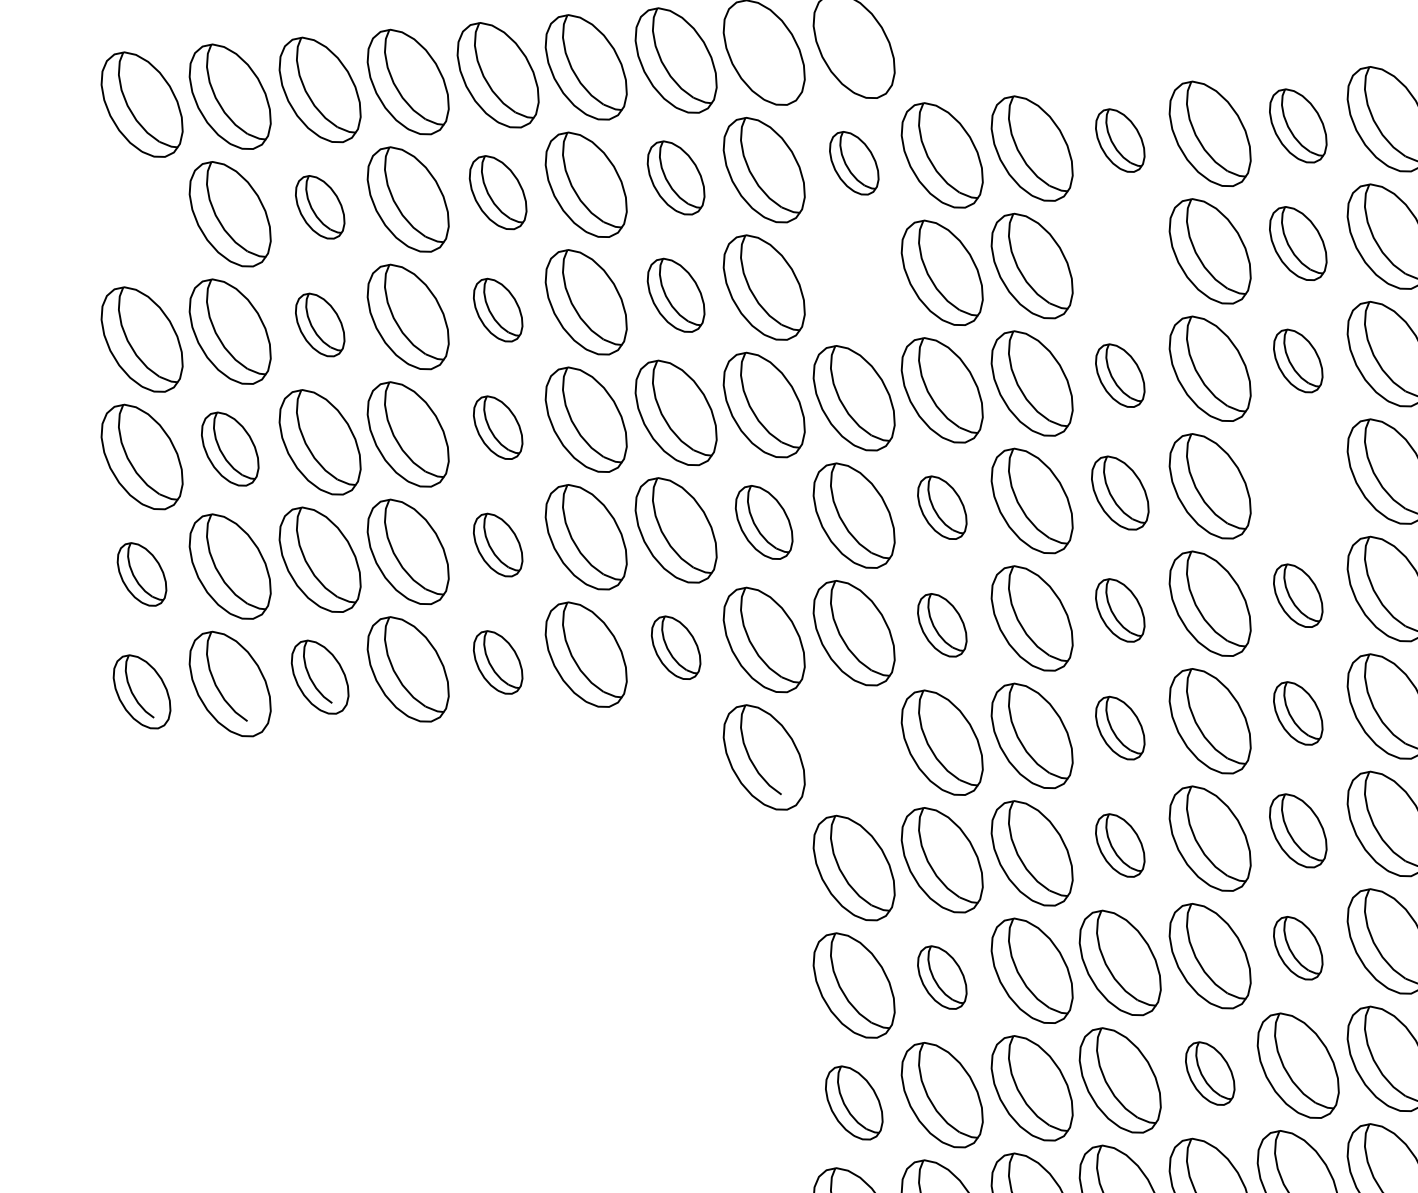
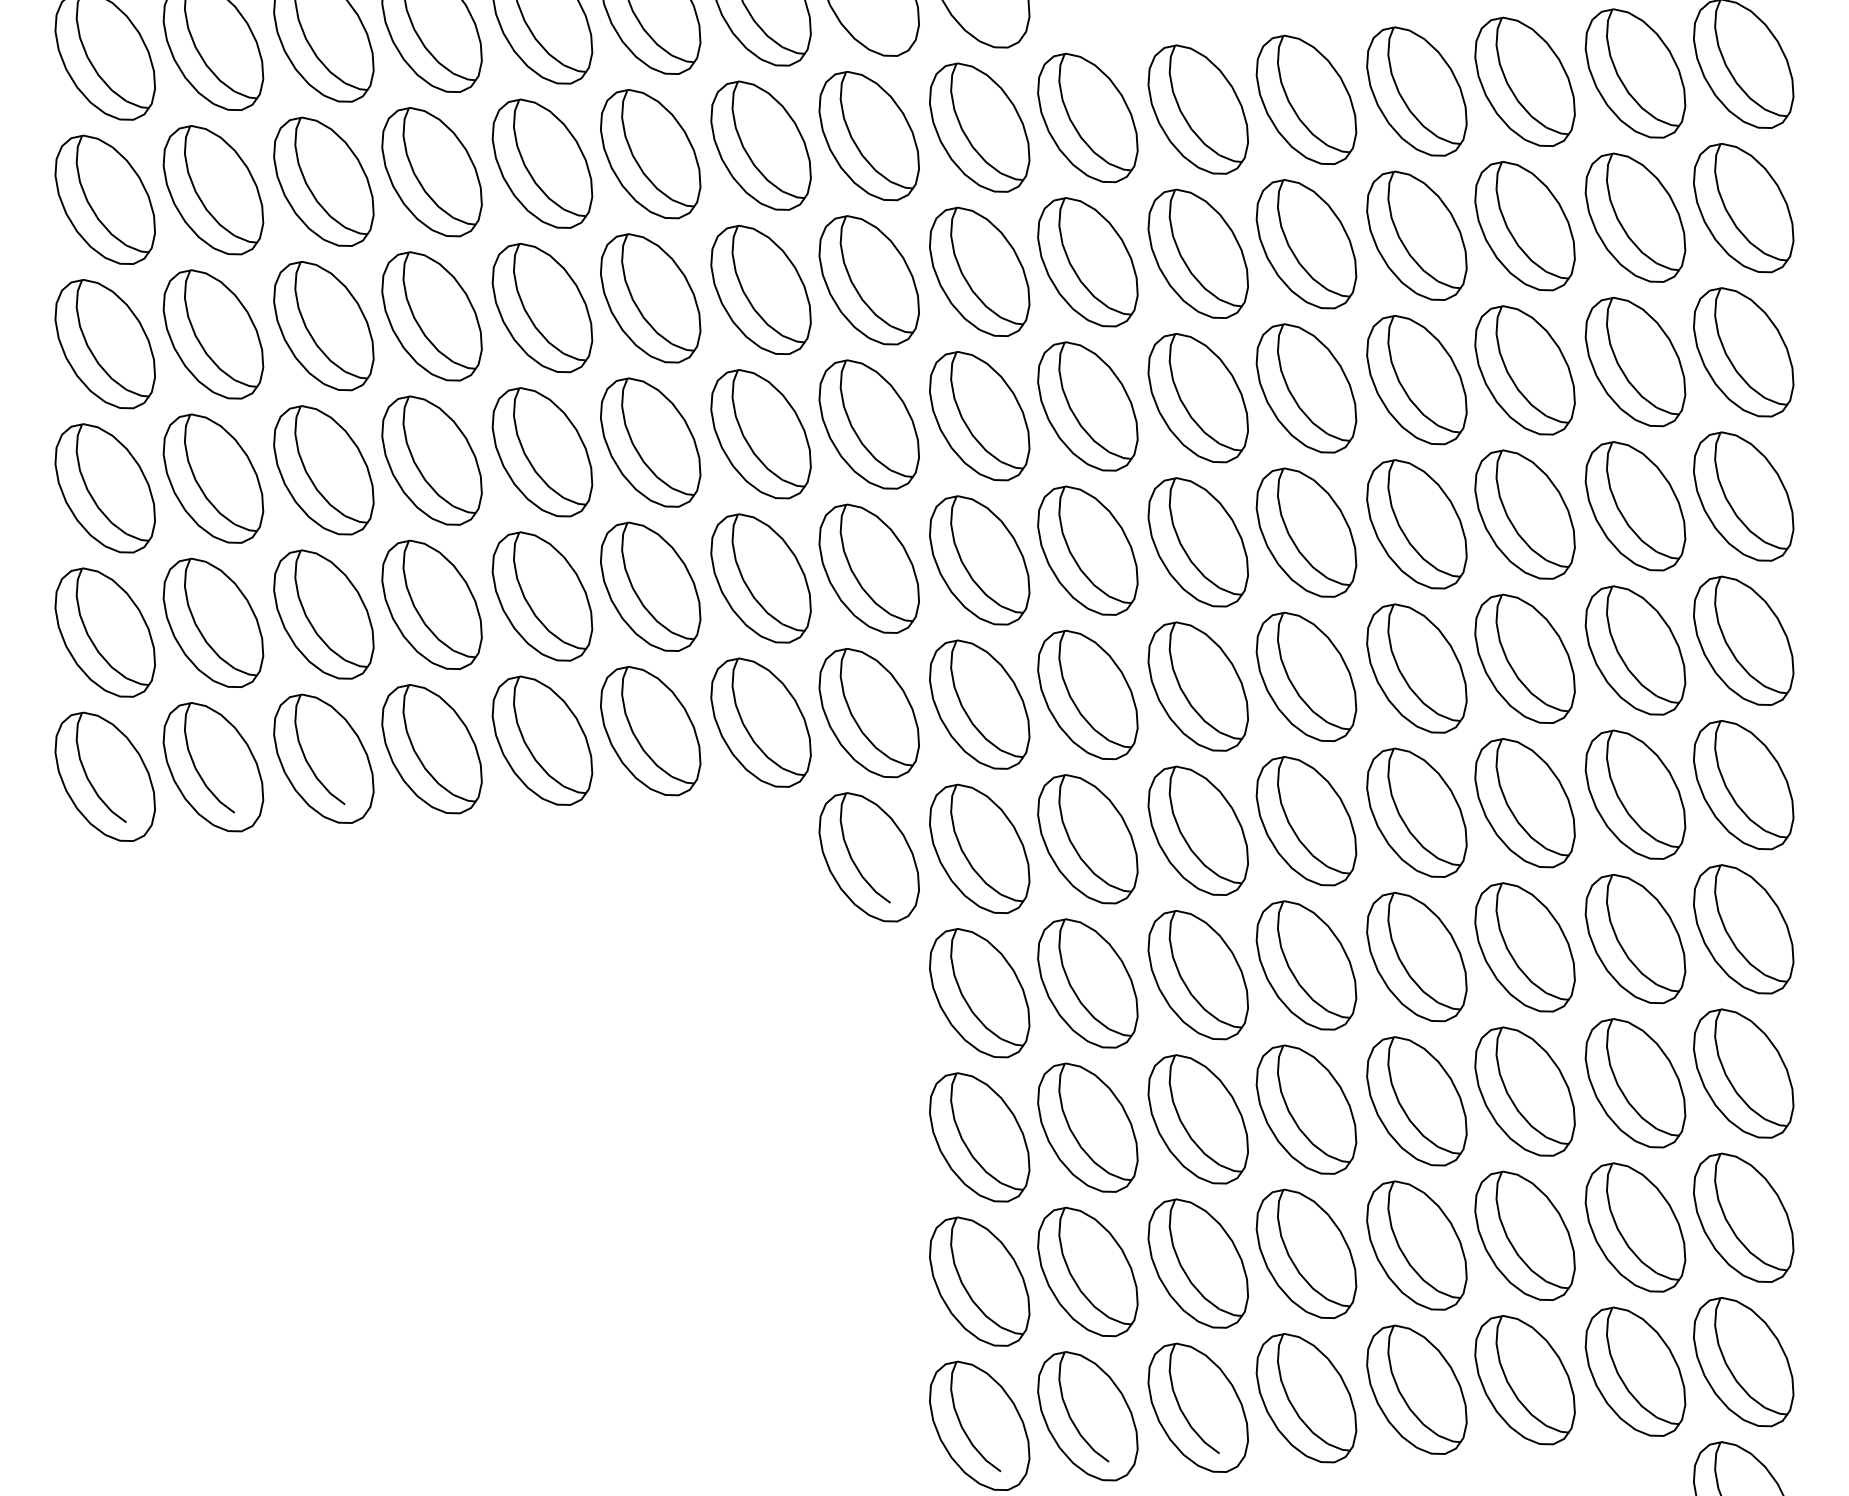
part: (1297, 125) -> (1524, 81), size x1.43
part: (1120, 140) -> (1306, 99), size x1.67
part: (854, 163) -> (979, 127), size x1.67
part: (675, 177) -> (760, 145), size x1.43
part: (498, 192) -> (542, 163), size x1.43
part: (319, 207) -> (323, 181), size x1.67
part: (141, 221) -> (104, 199), added
part: (1297, 243) -> (1524, 226), size x1.43
part: (1120, 258) -> (1306, 244), added
part: (854, 280) -> (979, 271), added
part: (675, 295) -> (760, 289), size x1.43
part: (498, 309) -> (542, 307), size x1.67
part: (319, 325) -> (323, 326), size x1.67
part: (1297, 361) -> (1524, 370), size x1.67
part: (1120, 375) -> (1306, 388), size x1.67
part: (498, 427) -> (542, 452), size x1.67
part: (230, 448) -> (213, 478), size x1.43
part: (1297, 478) -> (1524, 514), added
part: (1120, 492) -> (1306, 532), size x1.43
part: (941, 507) -> (1087, 550), size x1.67
part: (763, 522) -> (868, 568), size x1.43
part: (498, 545) -> (542, 596), size x1.67
part: (141, 574) -> (104, 632), size x1.67
part: (1297, 595) -> (1524, 658), size x1.67
part: (1120, 610) -> (1306, 676), size x1.67
part: (941, 624) -> (1087, 694), size x1.67
part: (675, 647) -> (760, 722), size x1.67
part: (498, 662) -> (542, 740), size x1.67
part: (319, 676) -> (323, 758), size x1.43
part: (141, 691) -> (104, 776), size x1.43
part: (1297, 713) -> (1524, 803), size x1.67
part: (1120, 728) -> (1306, 821), size x1.67
part: (854, 750) -> (979, 848), added
part: (1297, 830) -> (1524, 947), size x1.43
part: (1120, 845) -> (1306, 965), size x1.67
part: (1297, 948) -> (1524, 1091), size x1.67
part: (941, 977) -> (1087, 1127), size x1.67
part: (1209, 1073) -> (1416, 1245), size x1.67
part: (854, 1102) -> (979, 1281), size x1.43

